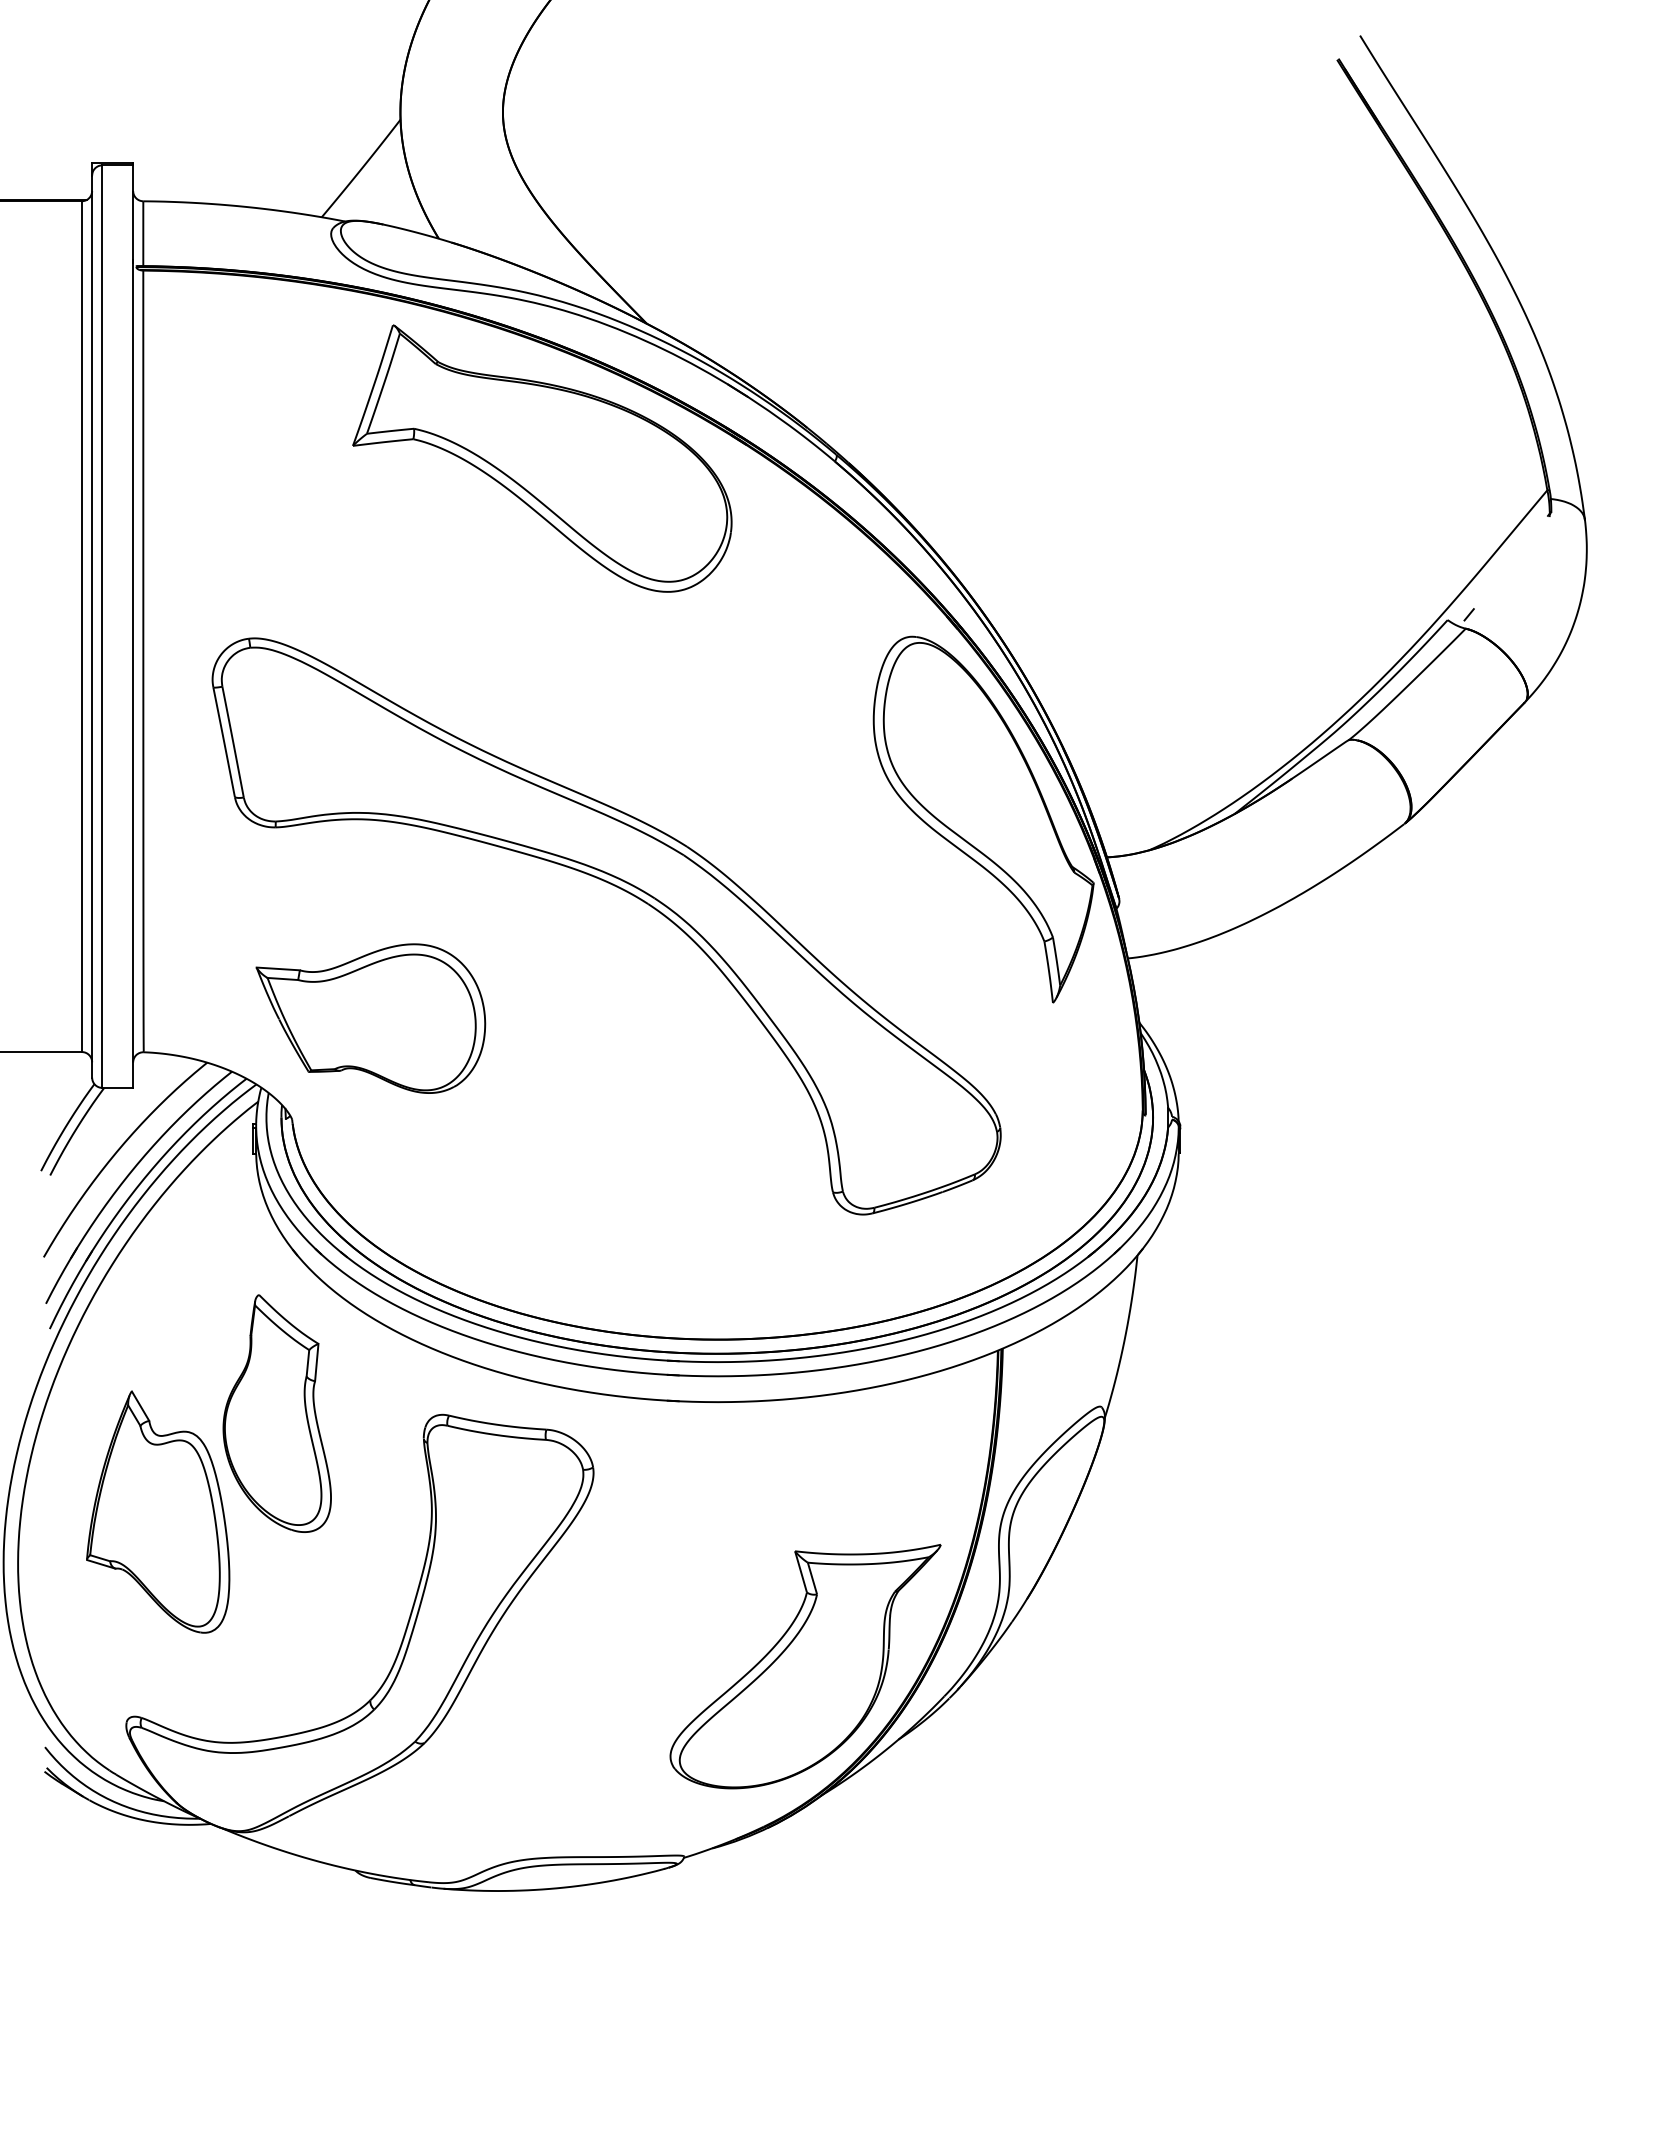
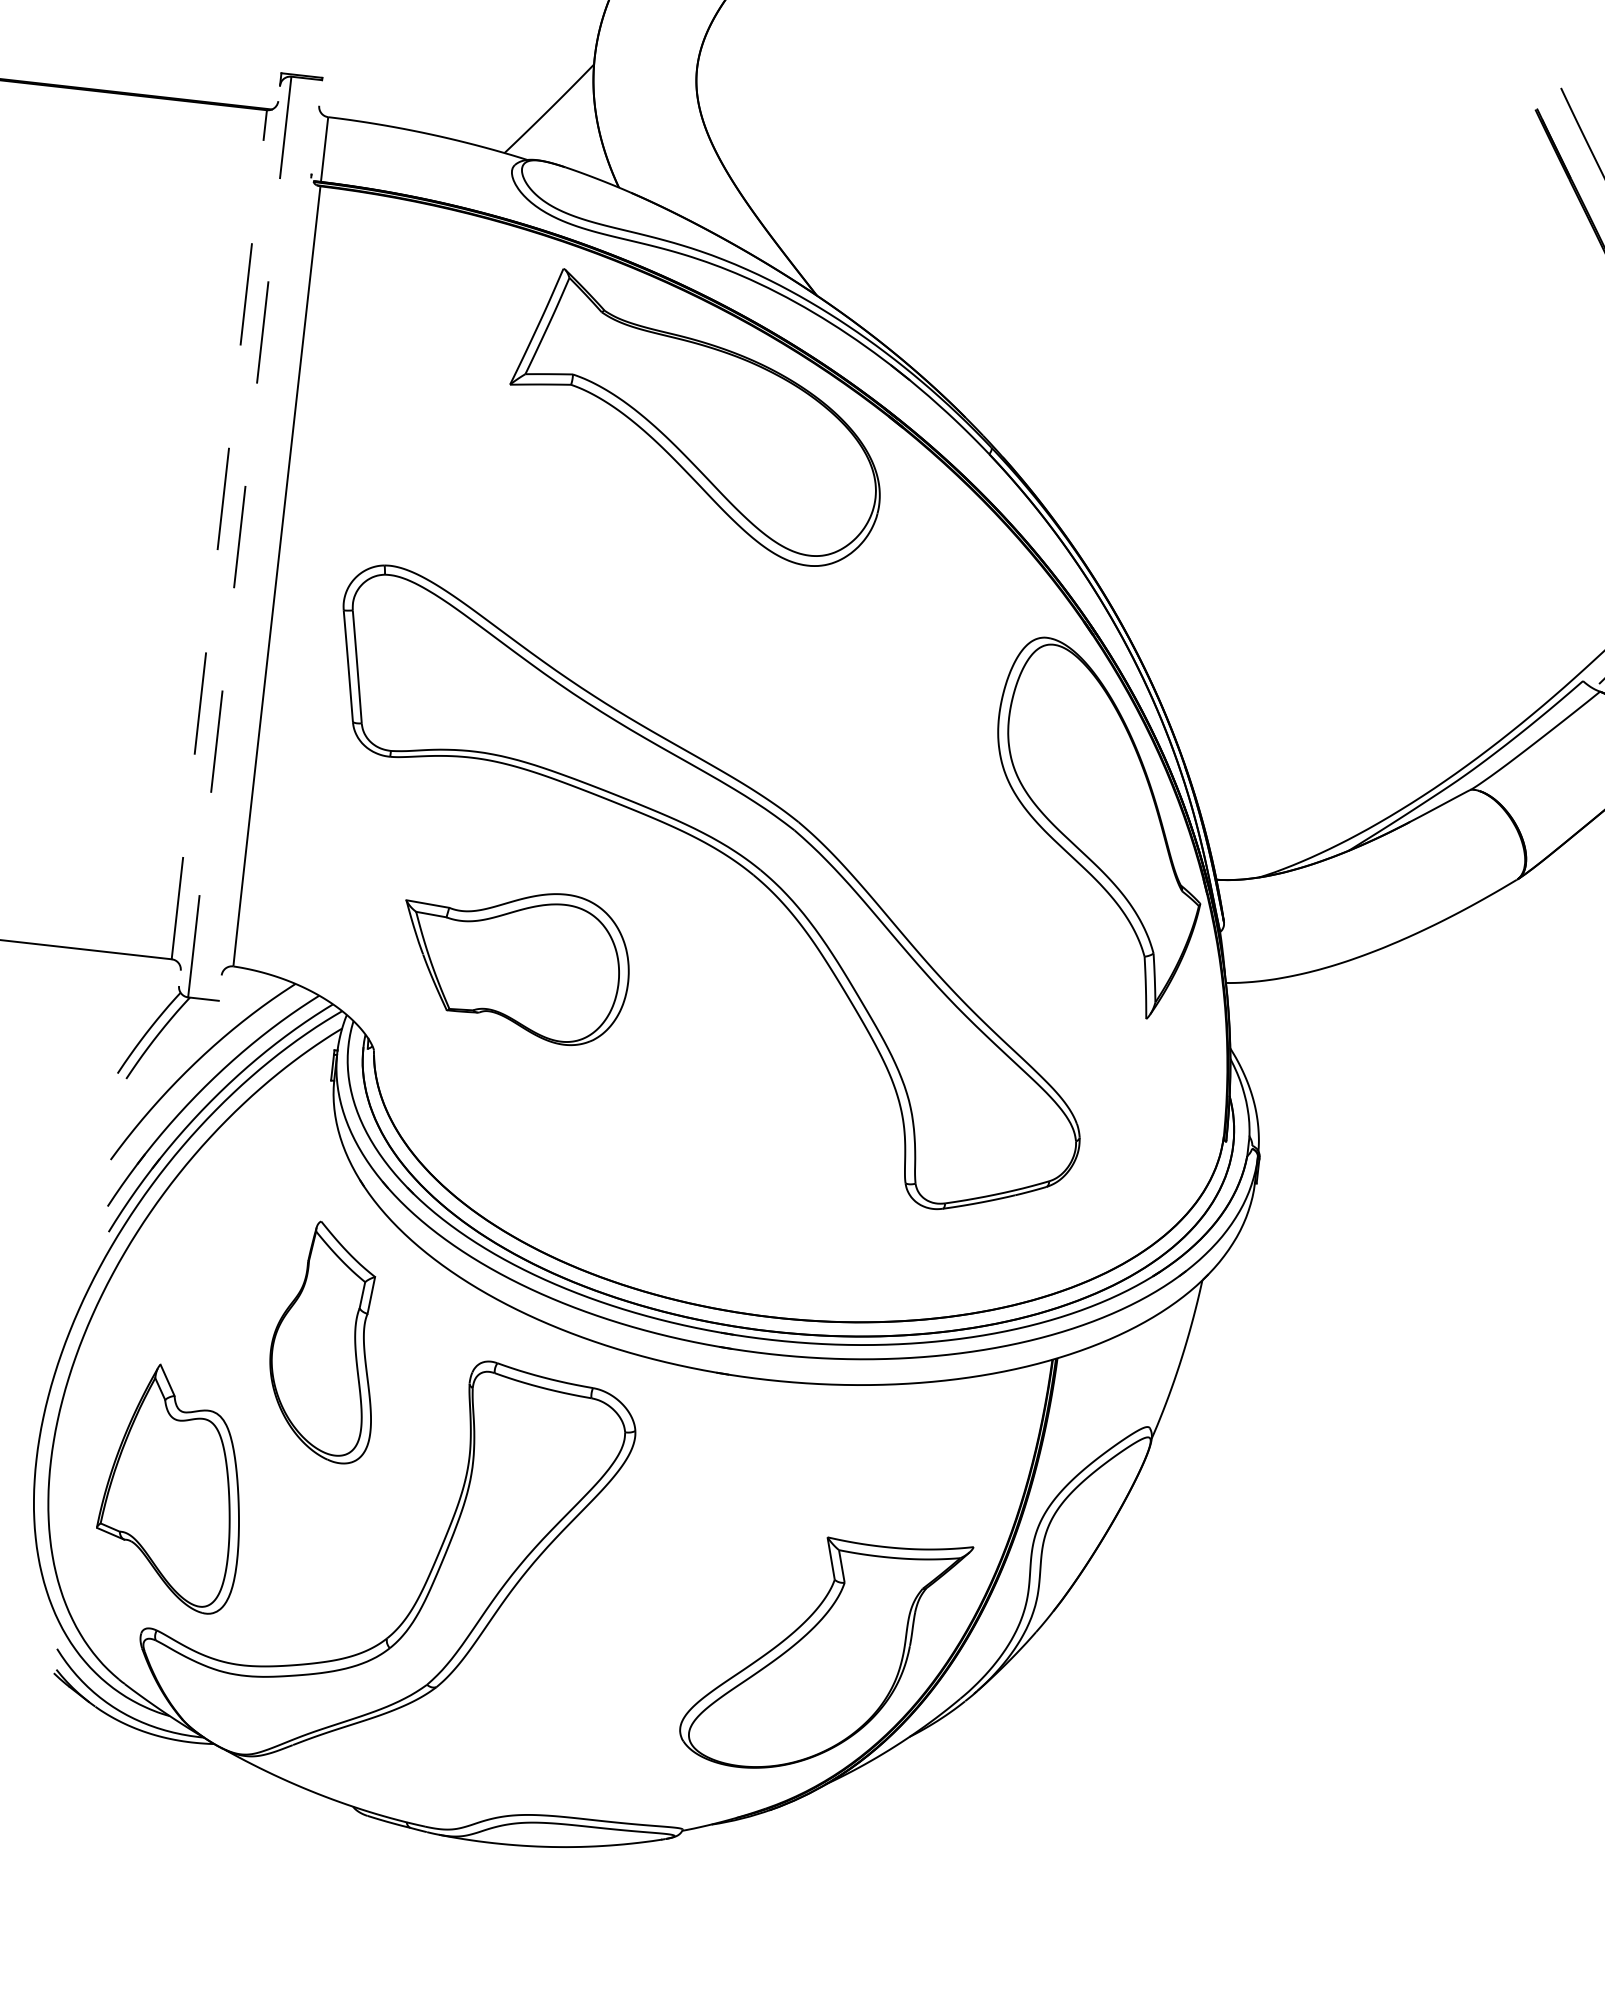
line: (81, 626) -> (218, 534), solid -> dashed
line: (92, 626) -> (229, 535), removed
line: (133, 626) -> (270, 540), removed
line: (102, 627) -> (239, 537), solid -> dashed
part: (370, 1018) -> (514, 963), moved
part: (158, 1511) -> (173, 1487), moved

